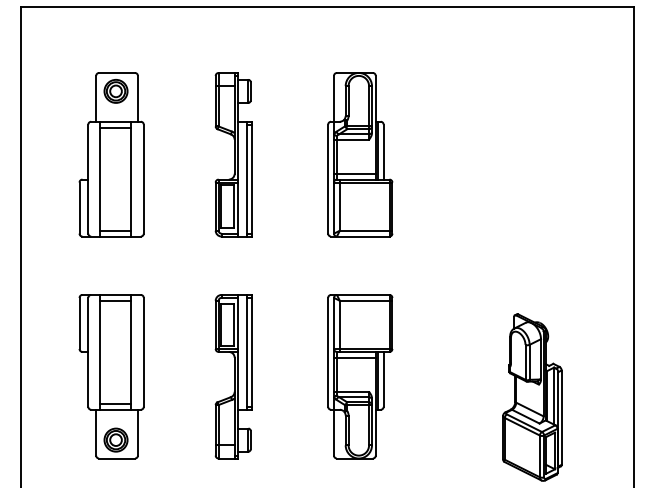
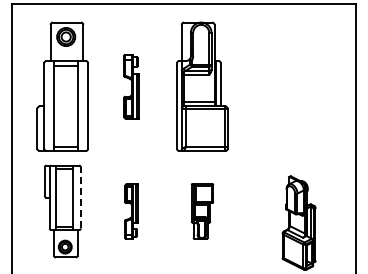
part: (111, 154) -> (62, 86), size x1.4
part: (233, 154) -> (131, 86), size x0.7
part: (360, 154) -> (202, 86), size x1.4
line: (143, 351) -> (80, 197), solid -> dashed
part: (233, 376) -> (131, 211), size x0.6
part: (360, 376) -> (202, 211), size x0.6

